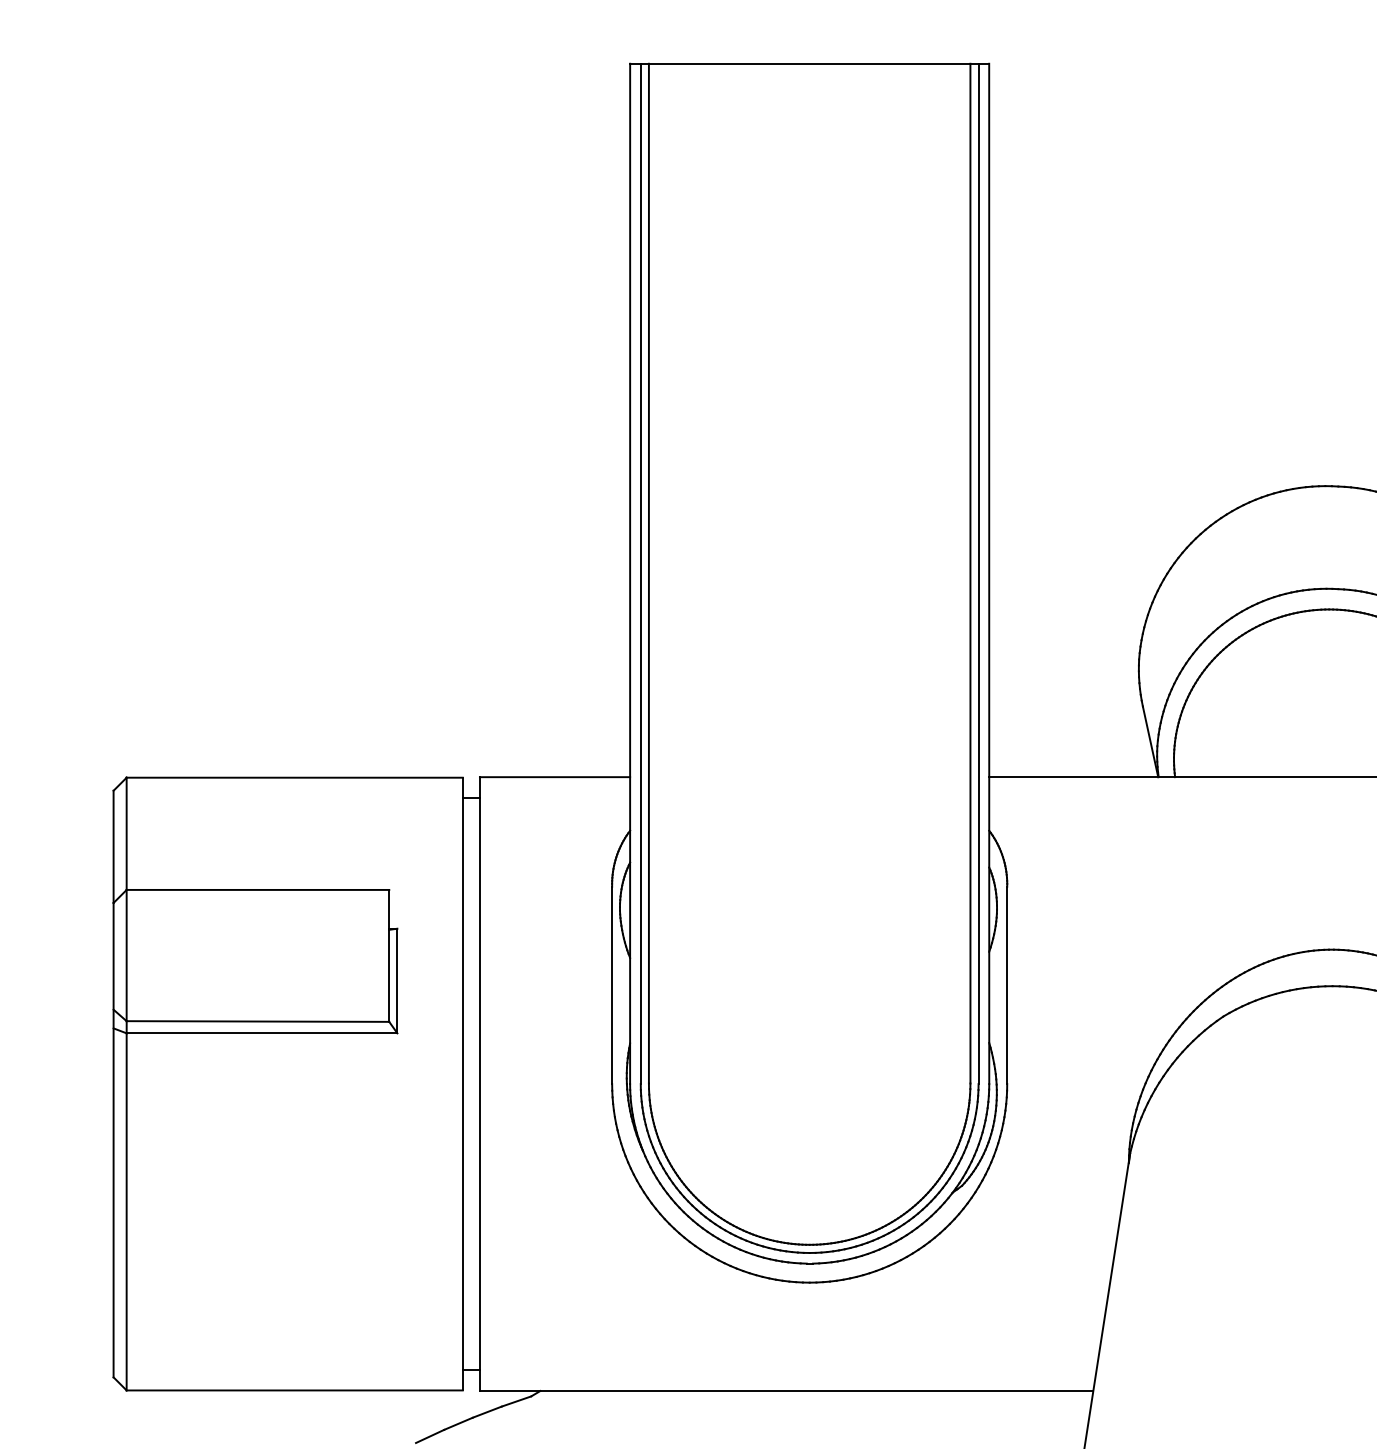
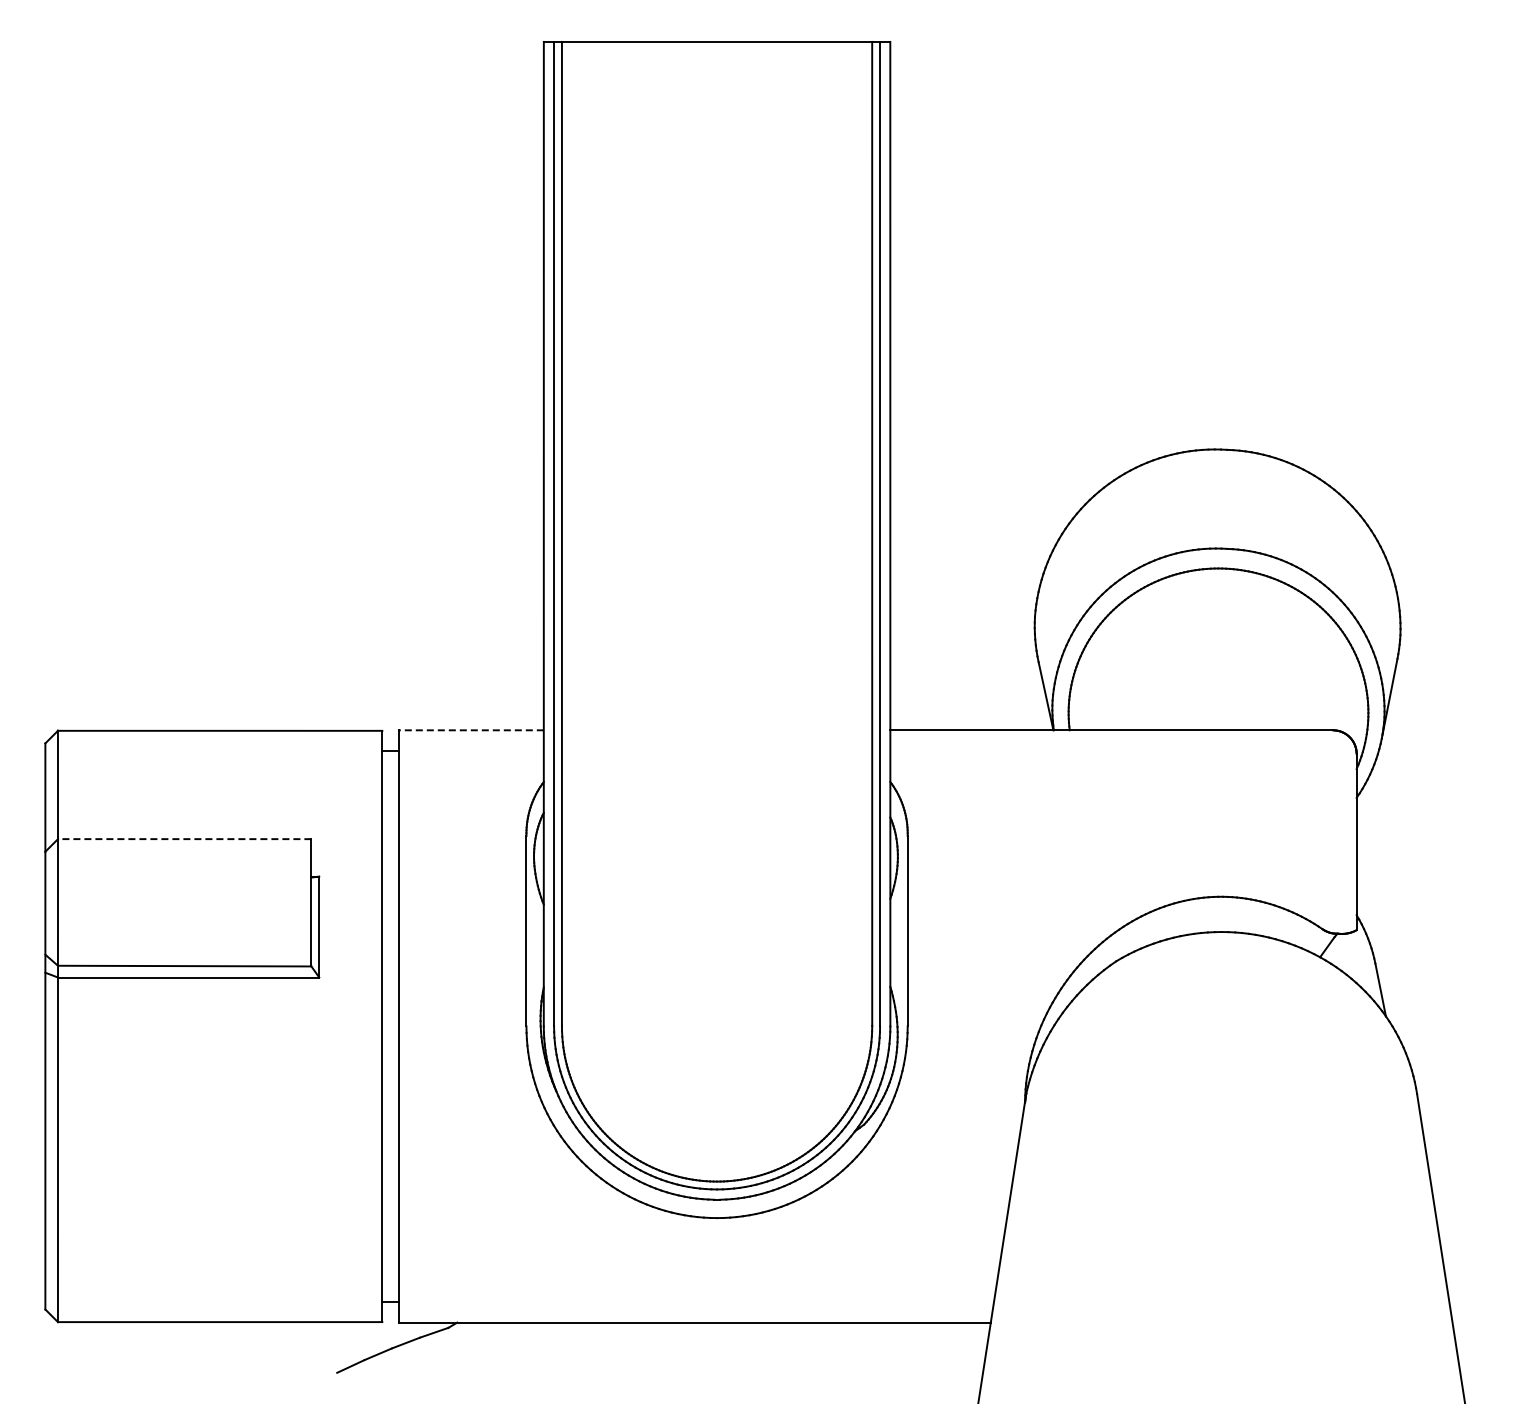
line: (554, 777) -> (470, 730), solid -> dashed
line: (257, 890) -> (184, 839), solid -> dashed

